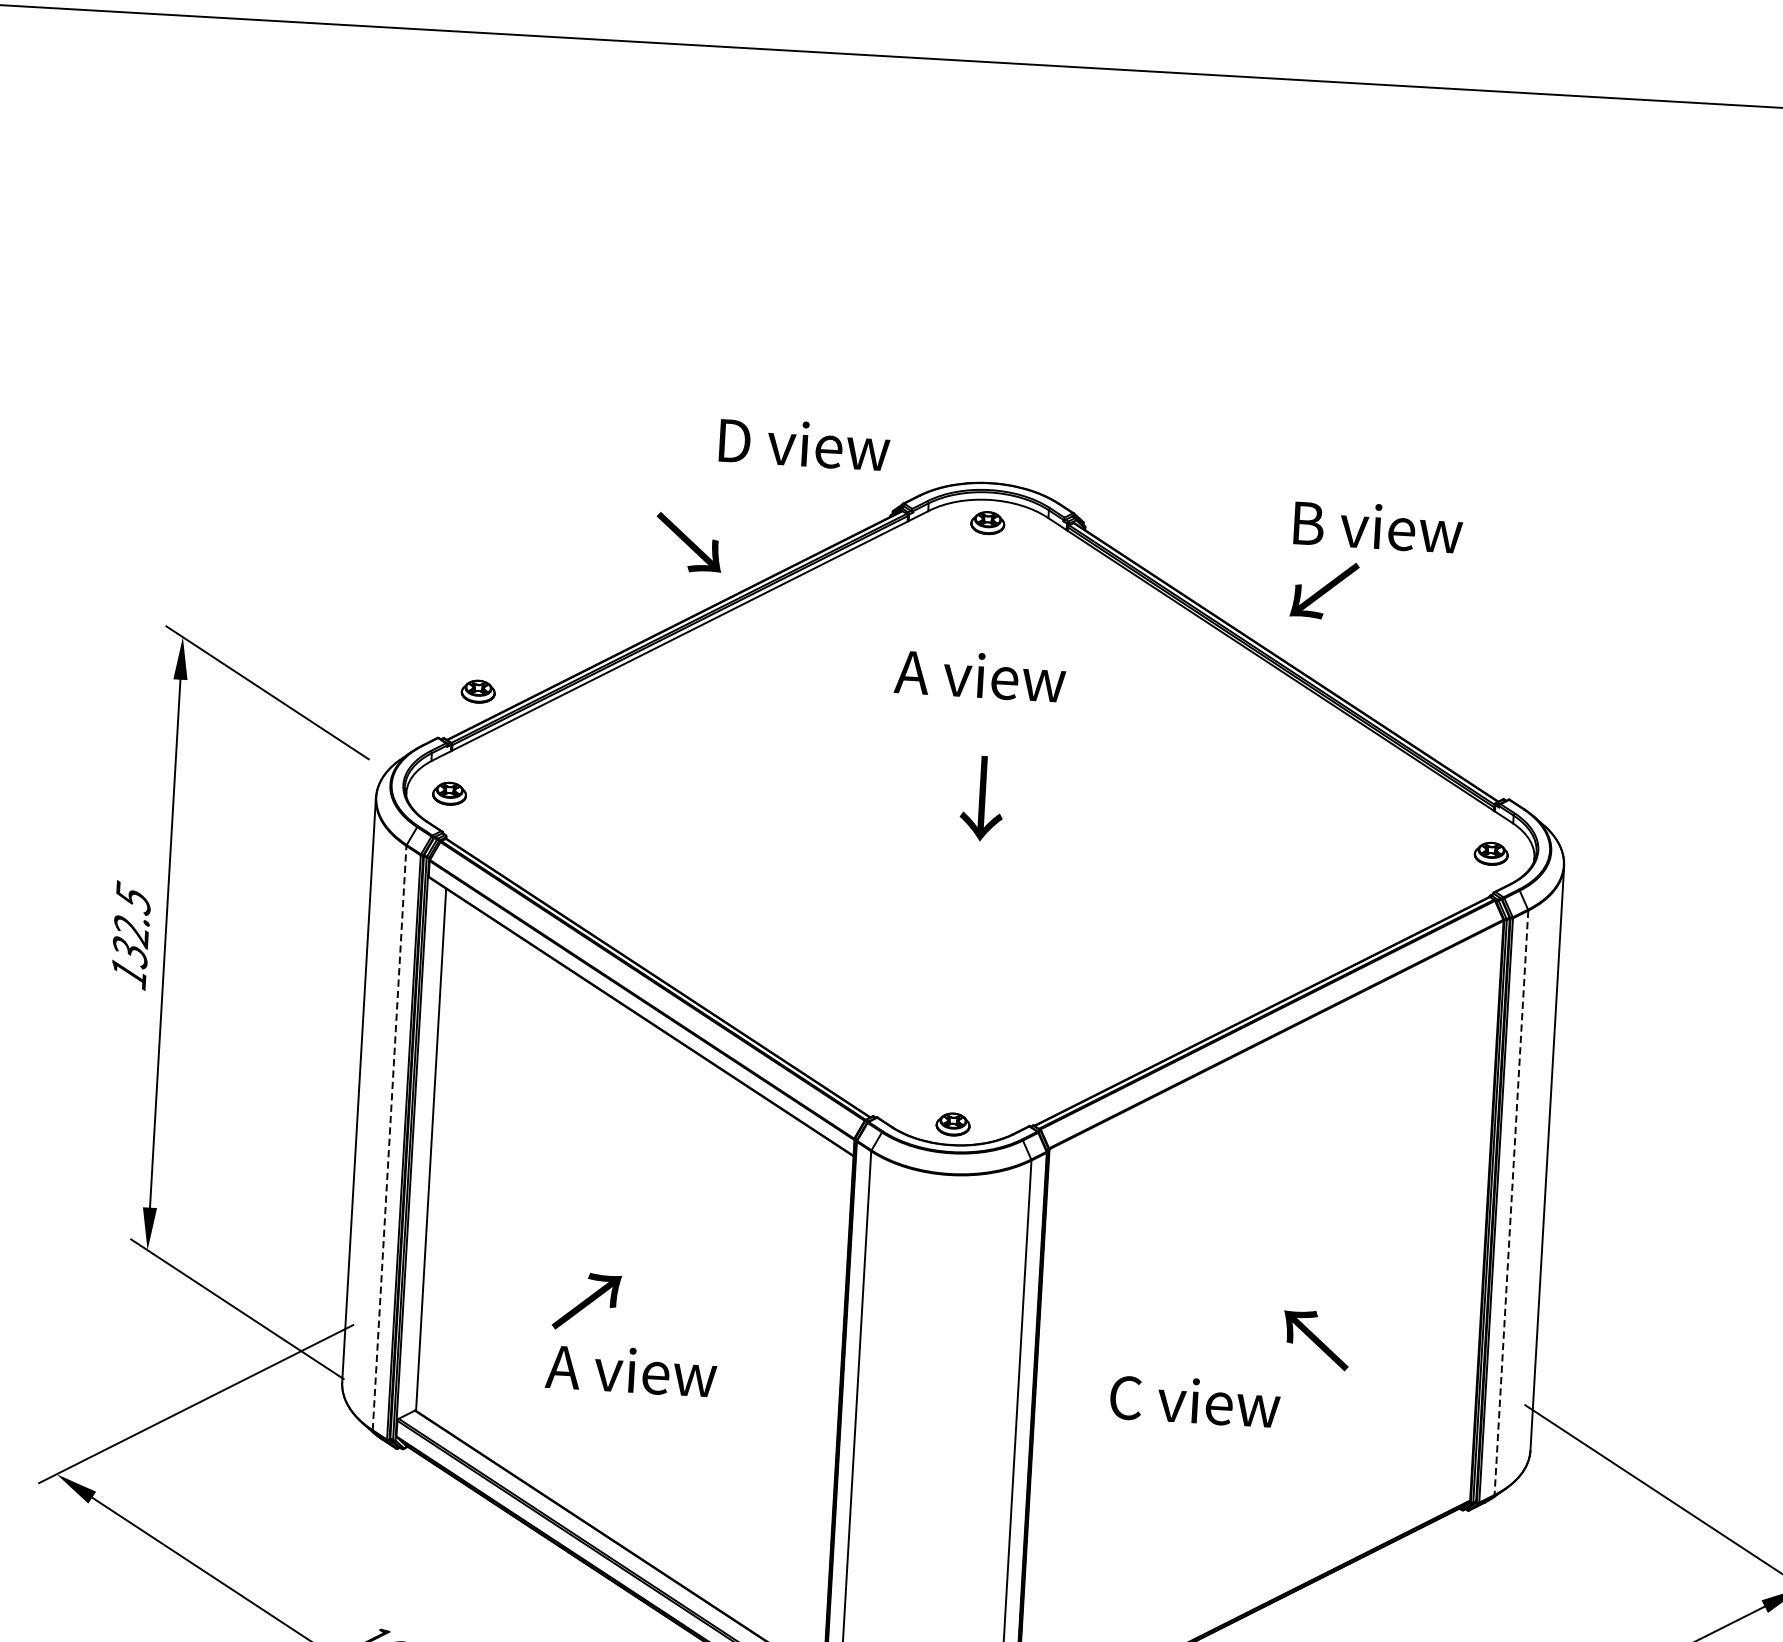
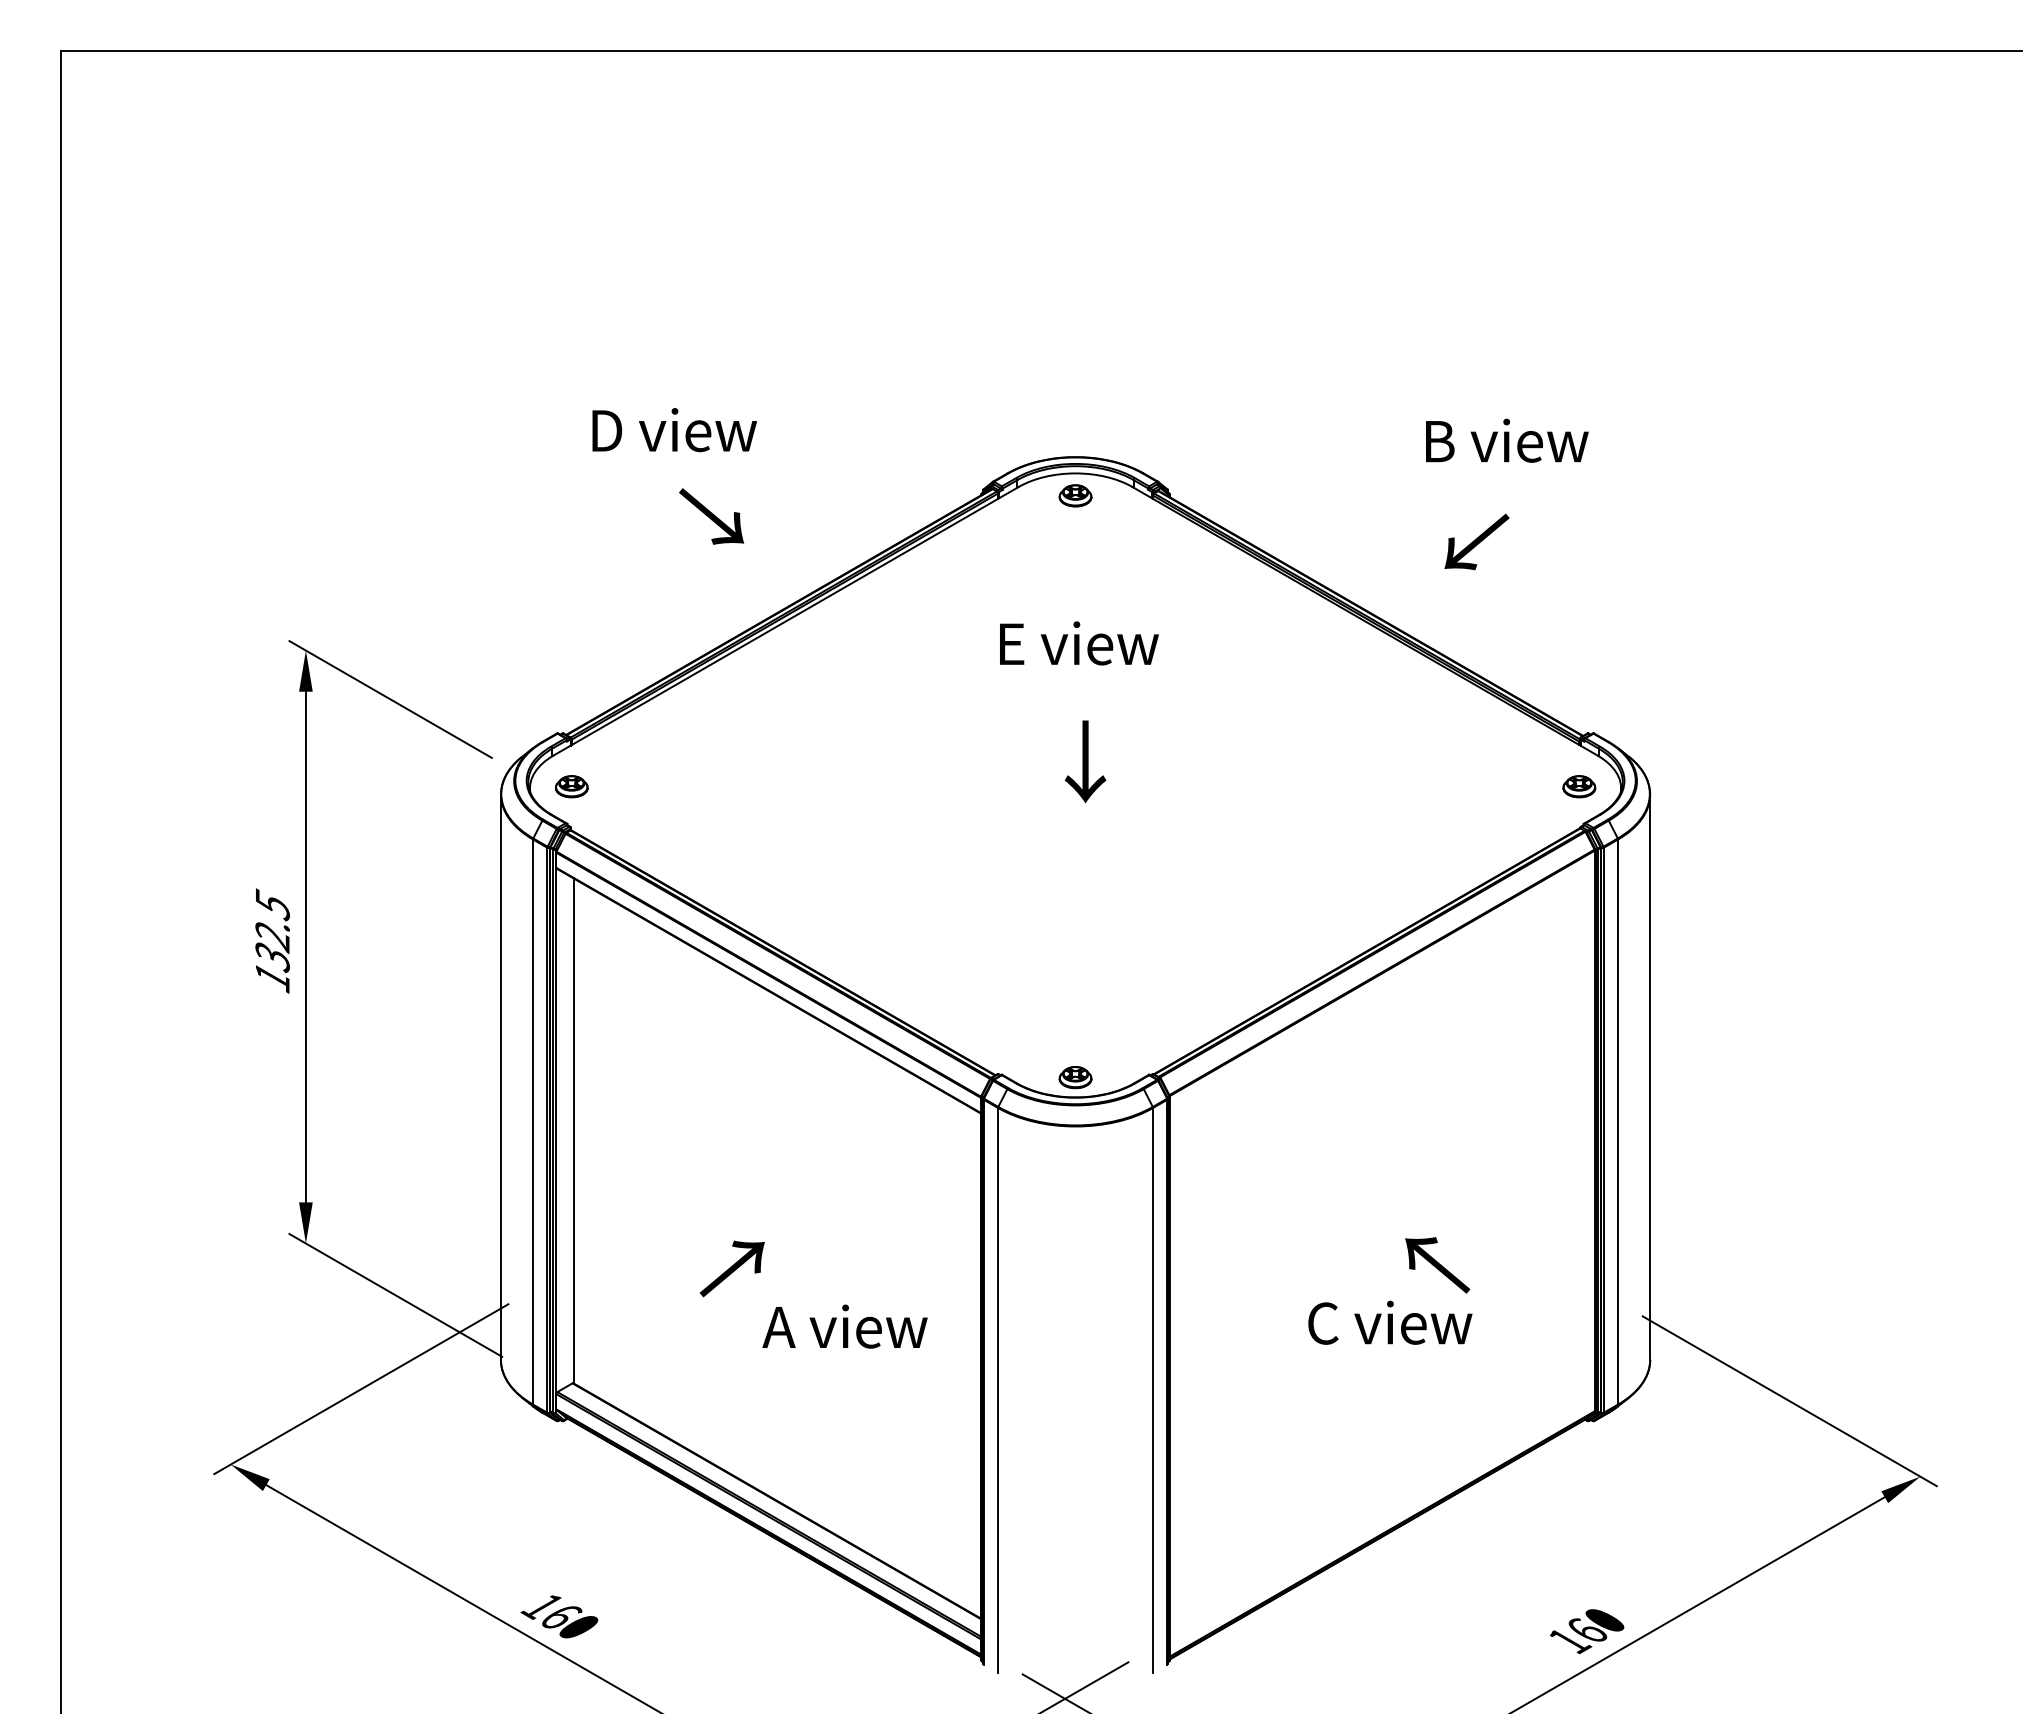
text: (804, 444) -> (674, 430), moved
text: (1378, 526) -> (1507, 440), moved
text: (688, 542) -> (711, 516), moved
text: (1324, 589) -> (1476, 541), moved
text: (980, 675) -> (1076, 643), A view -> E view
part: (478, 691) -> (593, 686), removed
line: (390, 1138) -> (533, 1122), dashed -> solid
line: (1511, 1203) -> (1618, 1122), dashed -> solid
text: (630, 1370) -> (844, 1326), moved
text: (1195, 1400) -> (1390, 1322), moved

